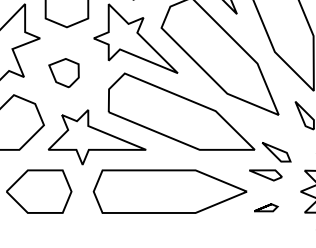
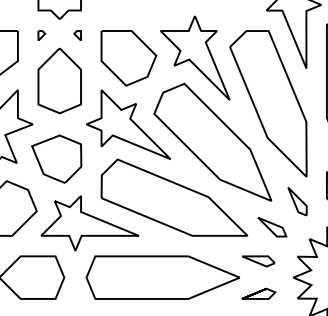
part: (63, 72) -> (56, 158), size x1.67
part: (276, 152) -> (272, 227), moved
part: (265, 207) -> (258, 293), size x1.43

